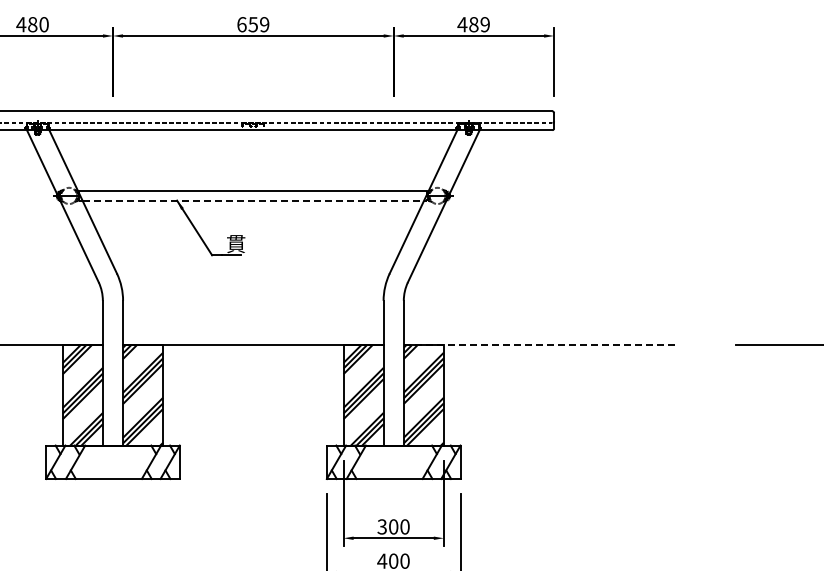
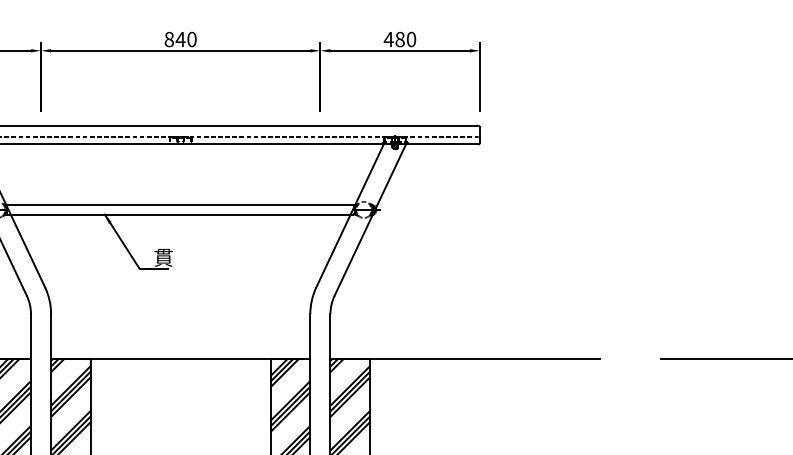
text: (253, 24) -> (180, 39), 659 -> 840
text: (484, 24) -> (410, 39), 489 -> 480
line: (253, 200) -> (180, 214), dashed -> solid
line: (539, 345) -> (465, 358), dashed -> solid

